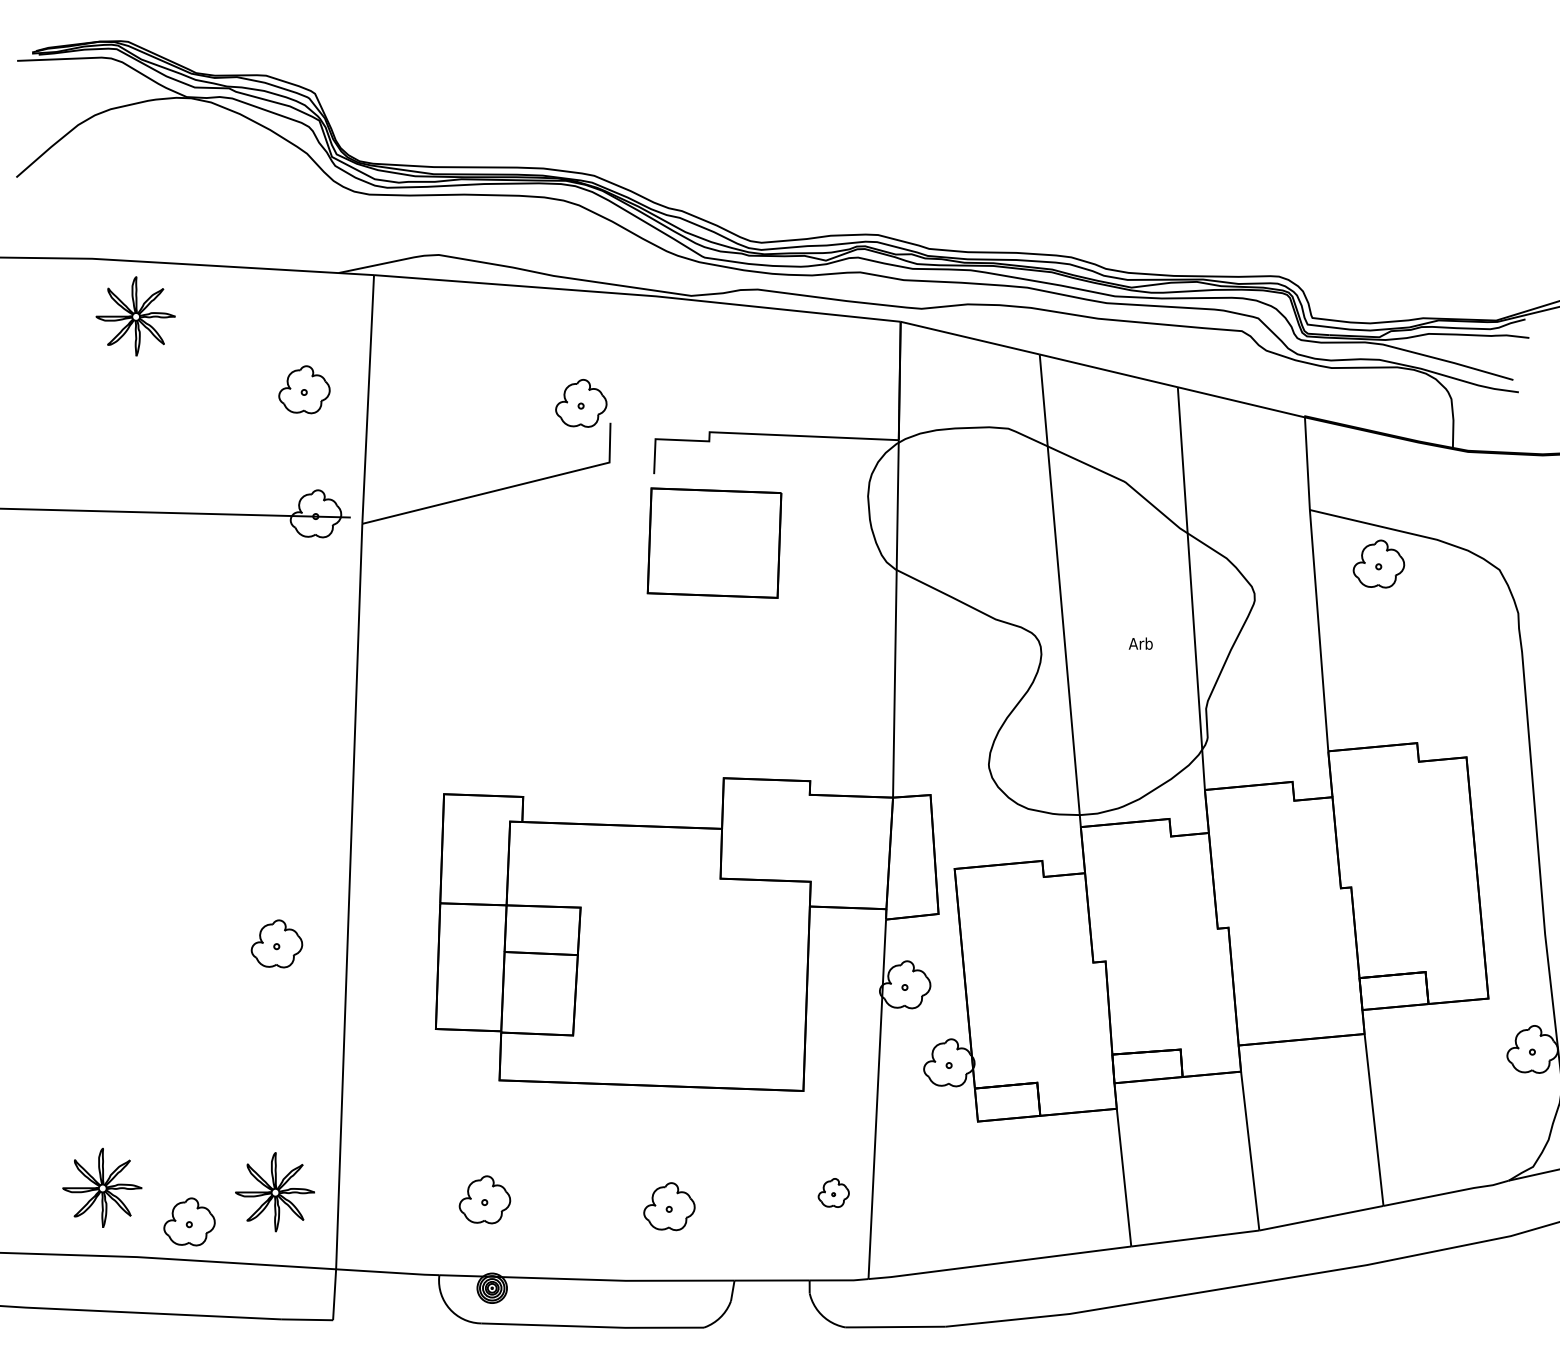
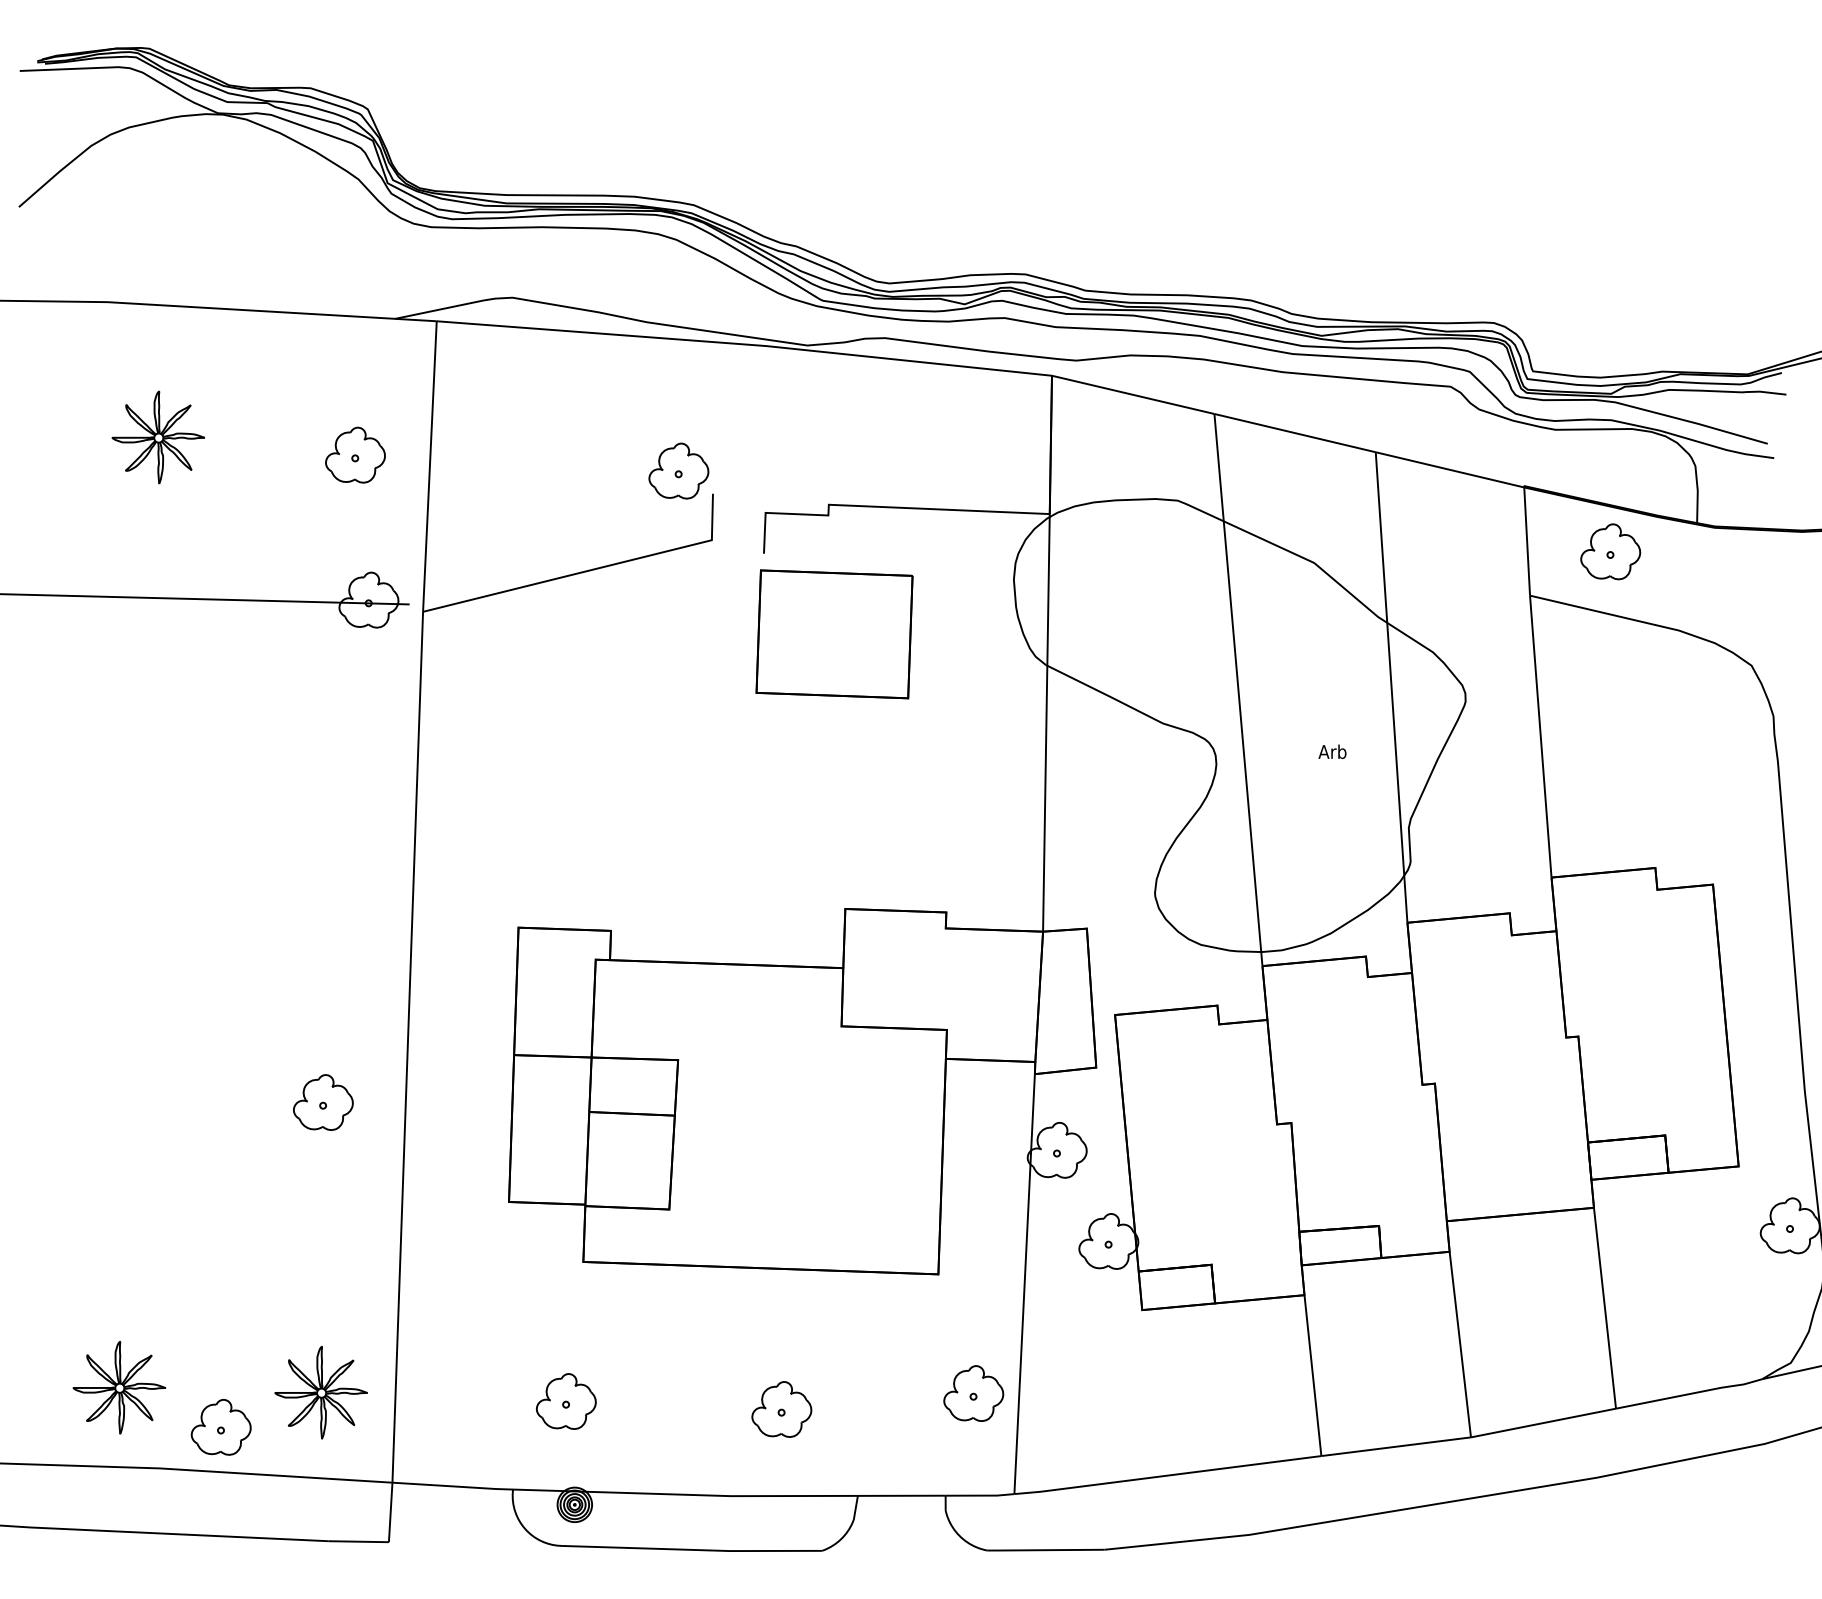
part: (135, 316) -> (157, 437), moved
part: (1378, 563) -> (1610, 551), moved
part: (833, 1192) -> (973, 1393), size x1.67

